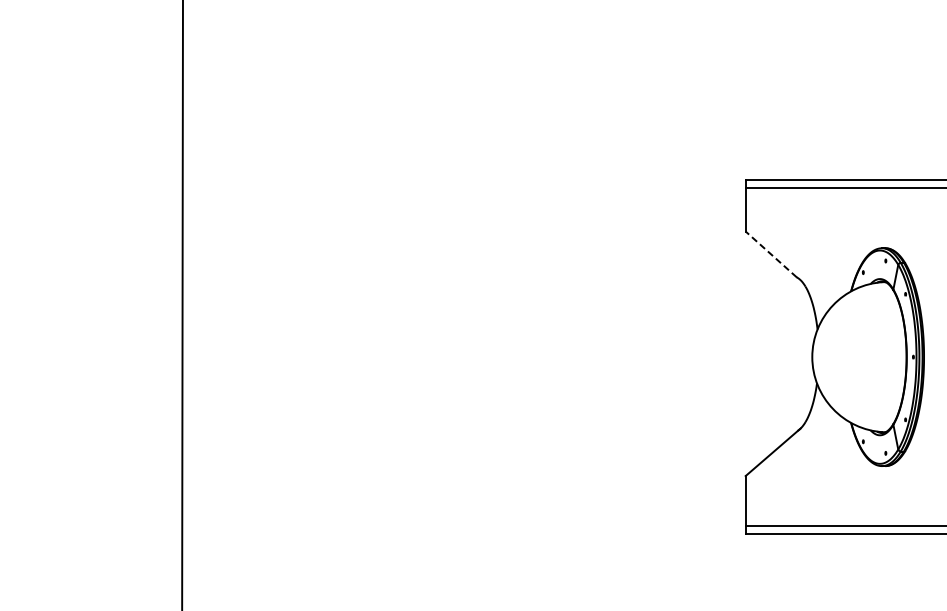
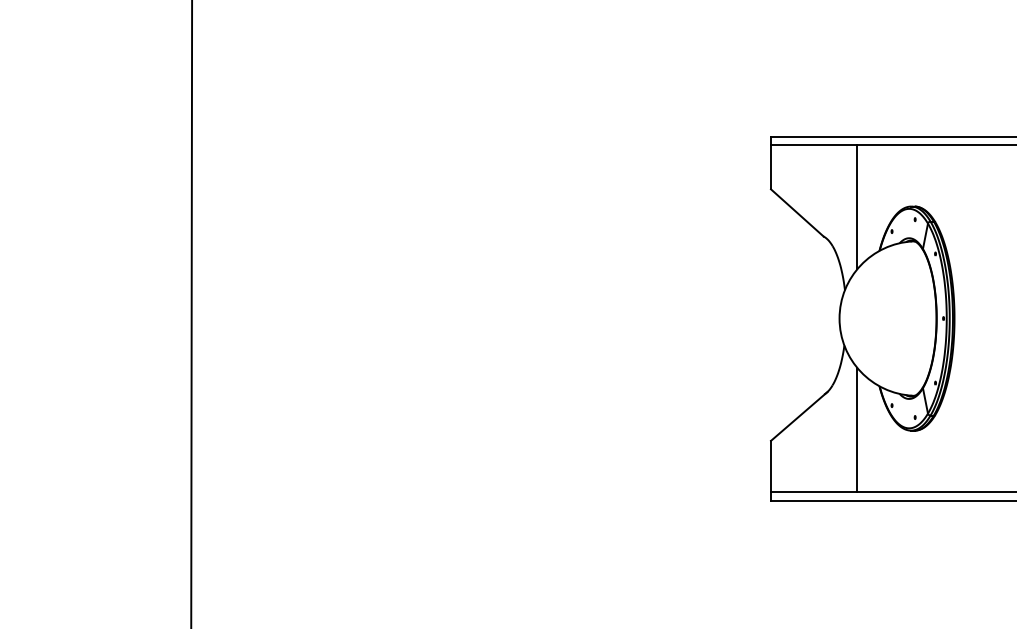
line: (829, 248) -> (857, 206), added
line: (770, 254) -> (796, 212), dashed -> solid
line: (829, 464) -> (857, 429), added

